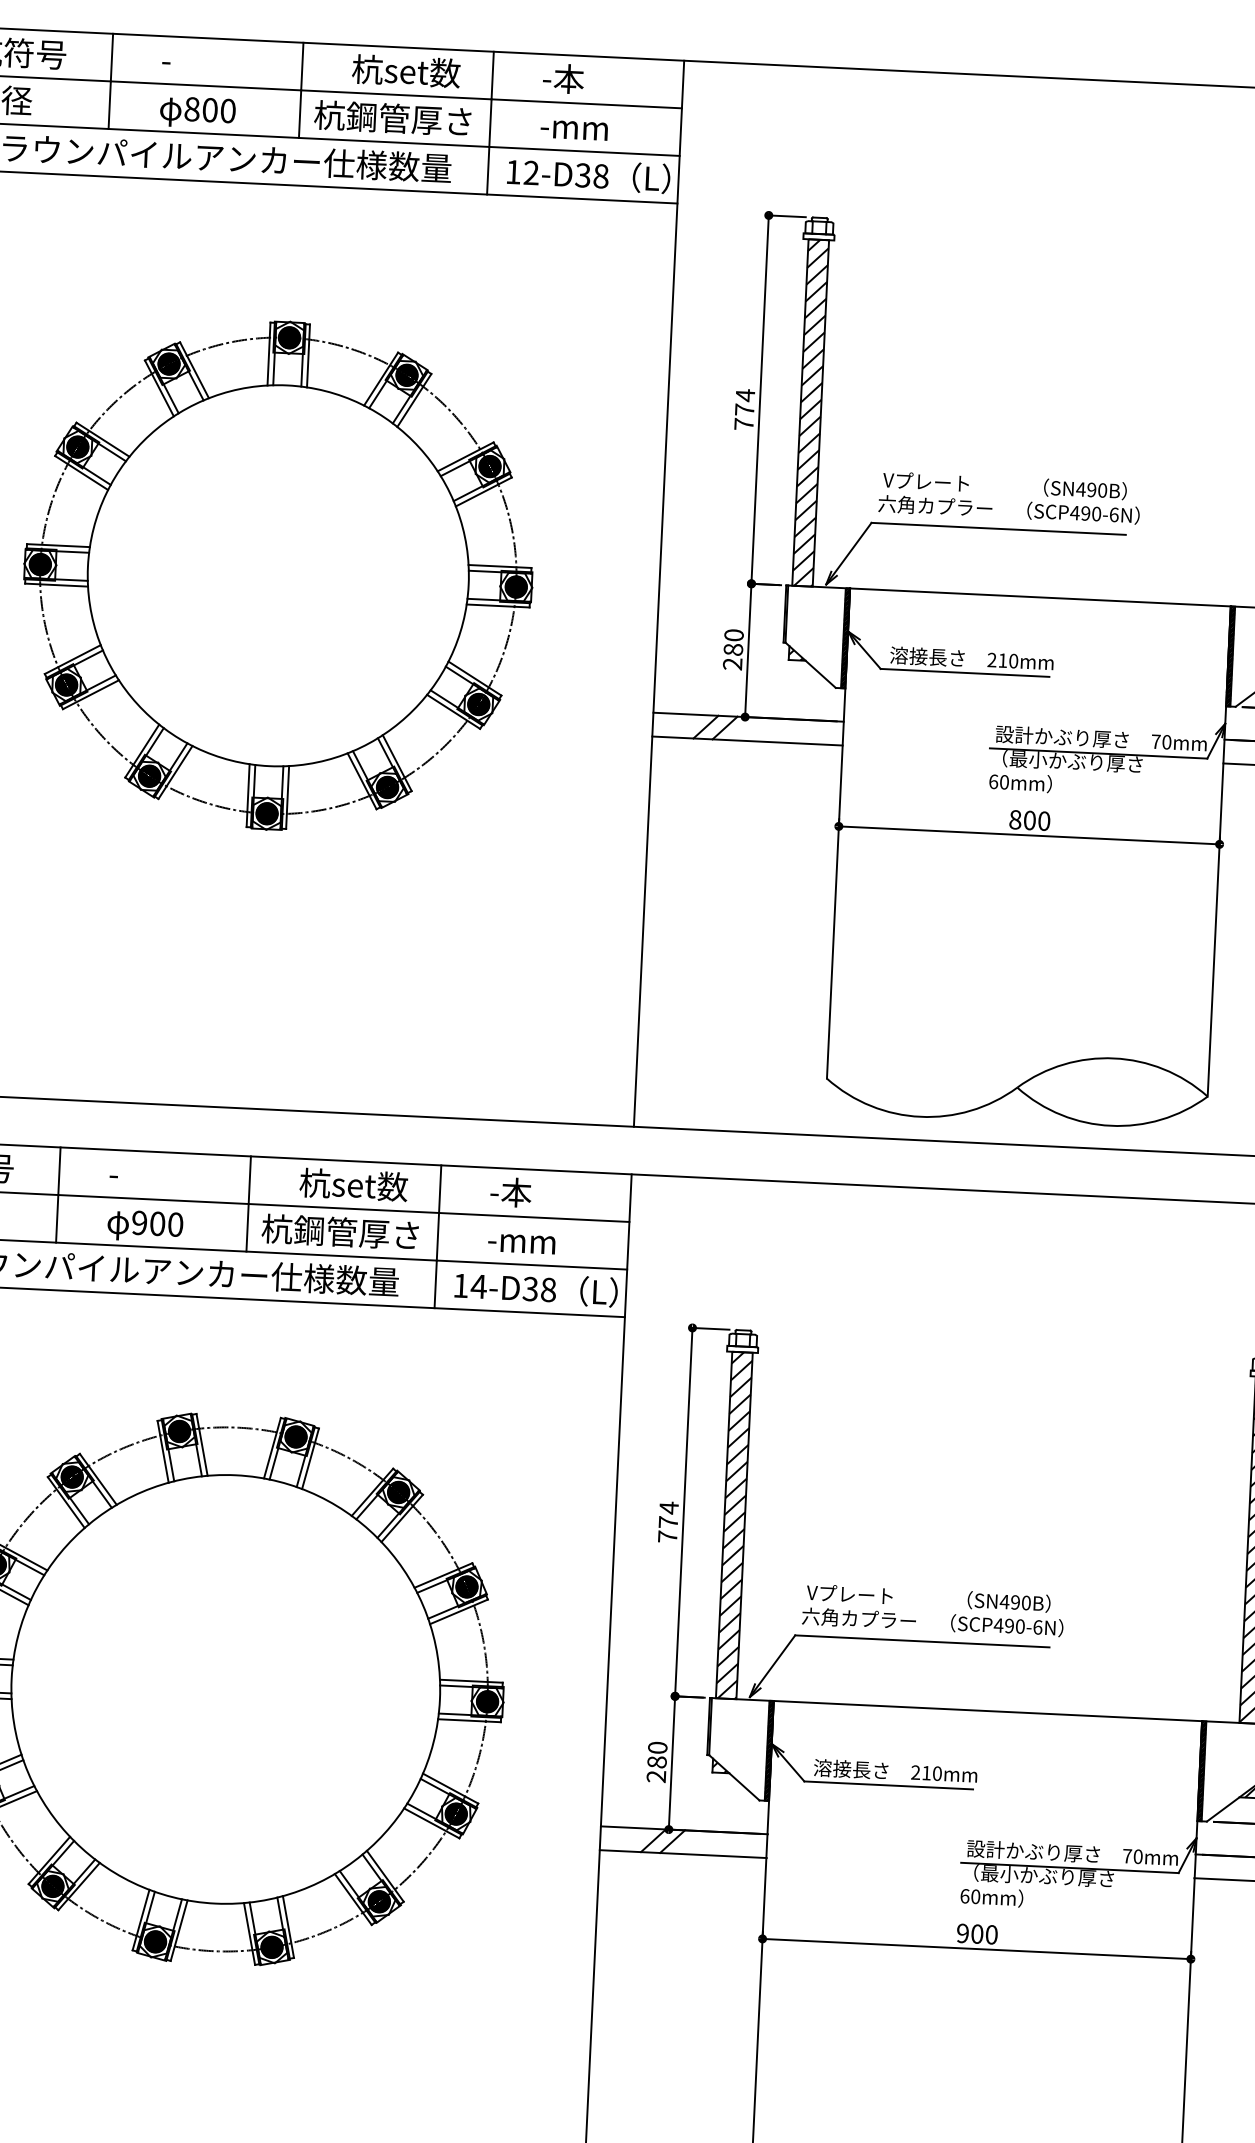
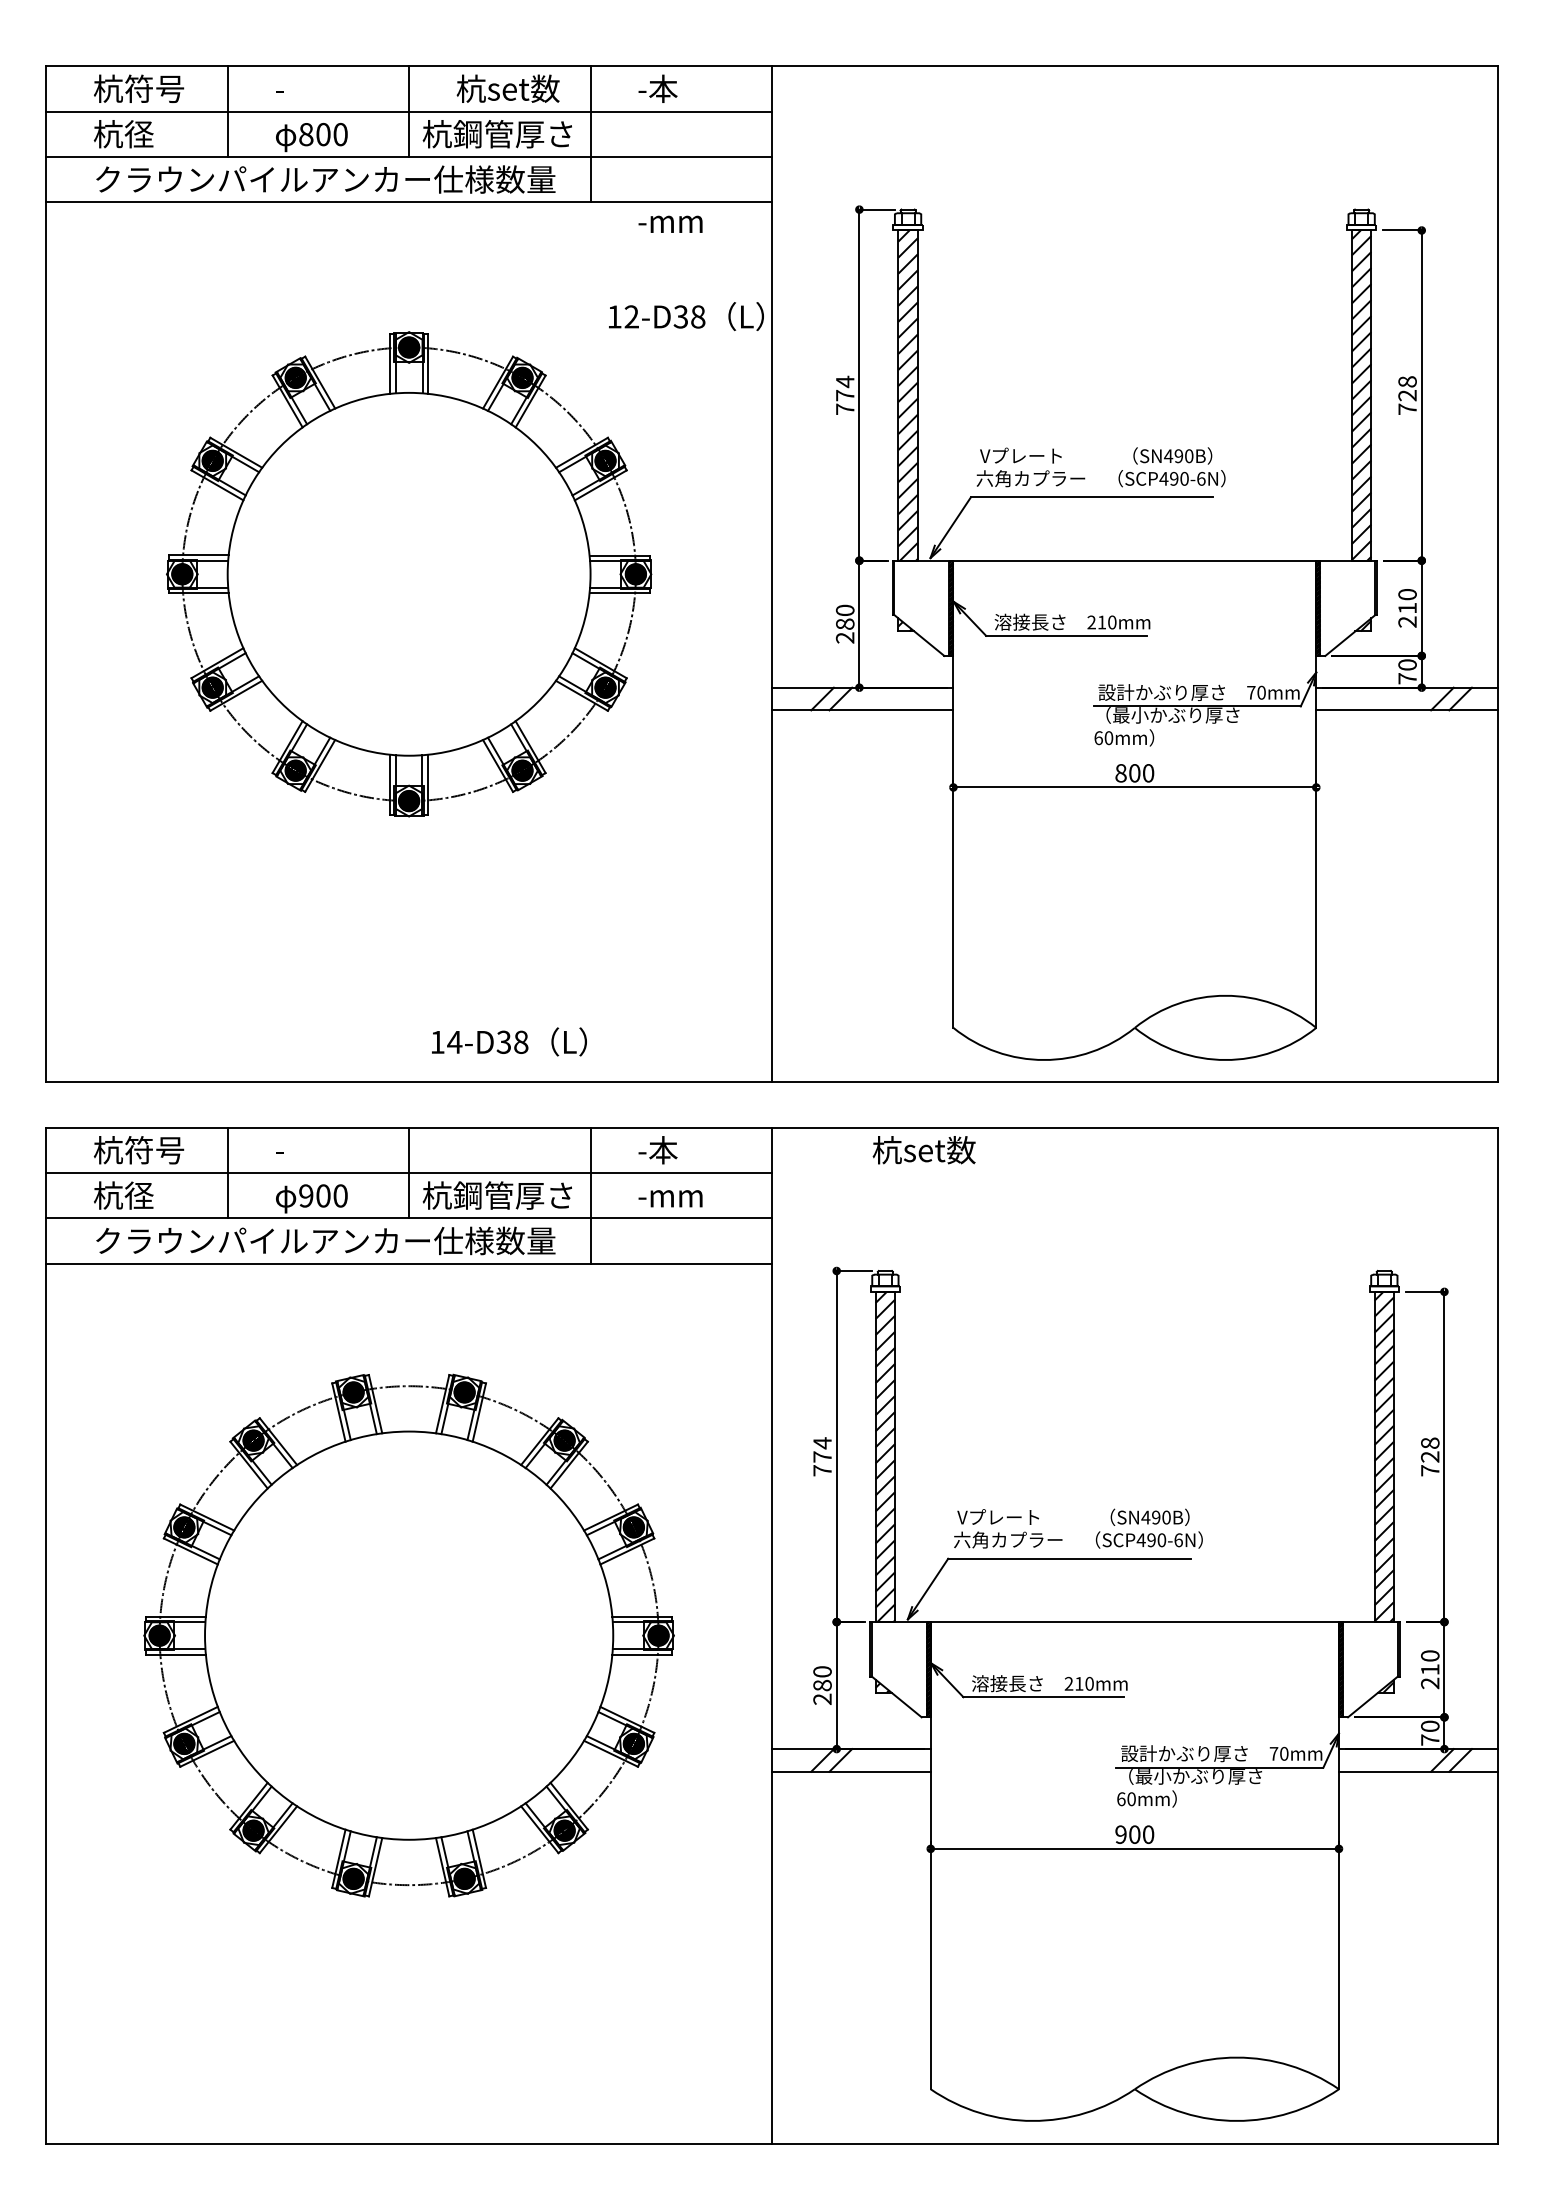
text: (574, 129) -> (670, 223), moved
text: (588, 175) -> (686, 316), moved
text: (353, 1185) -> (923, 1150), moved
text: (536, 1288) -> (509, 1041), moved

